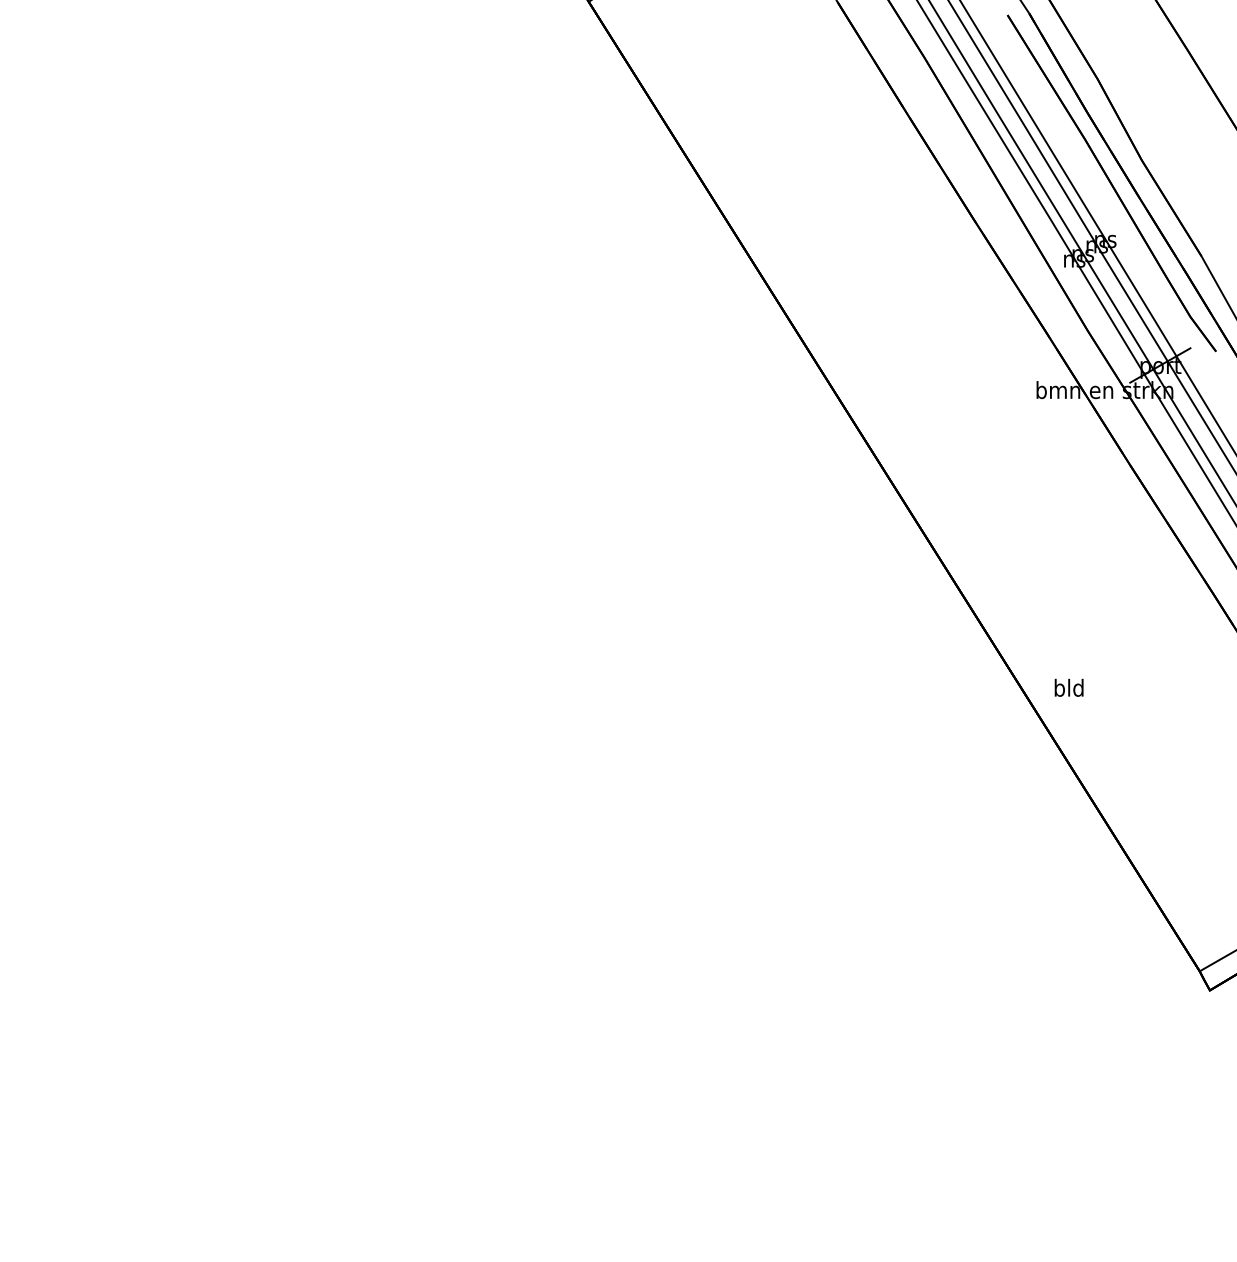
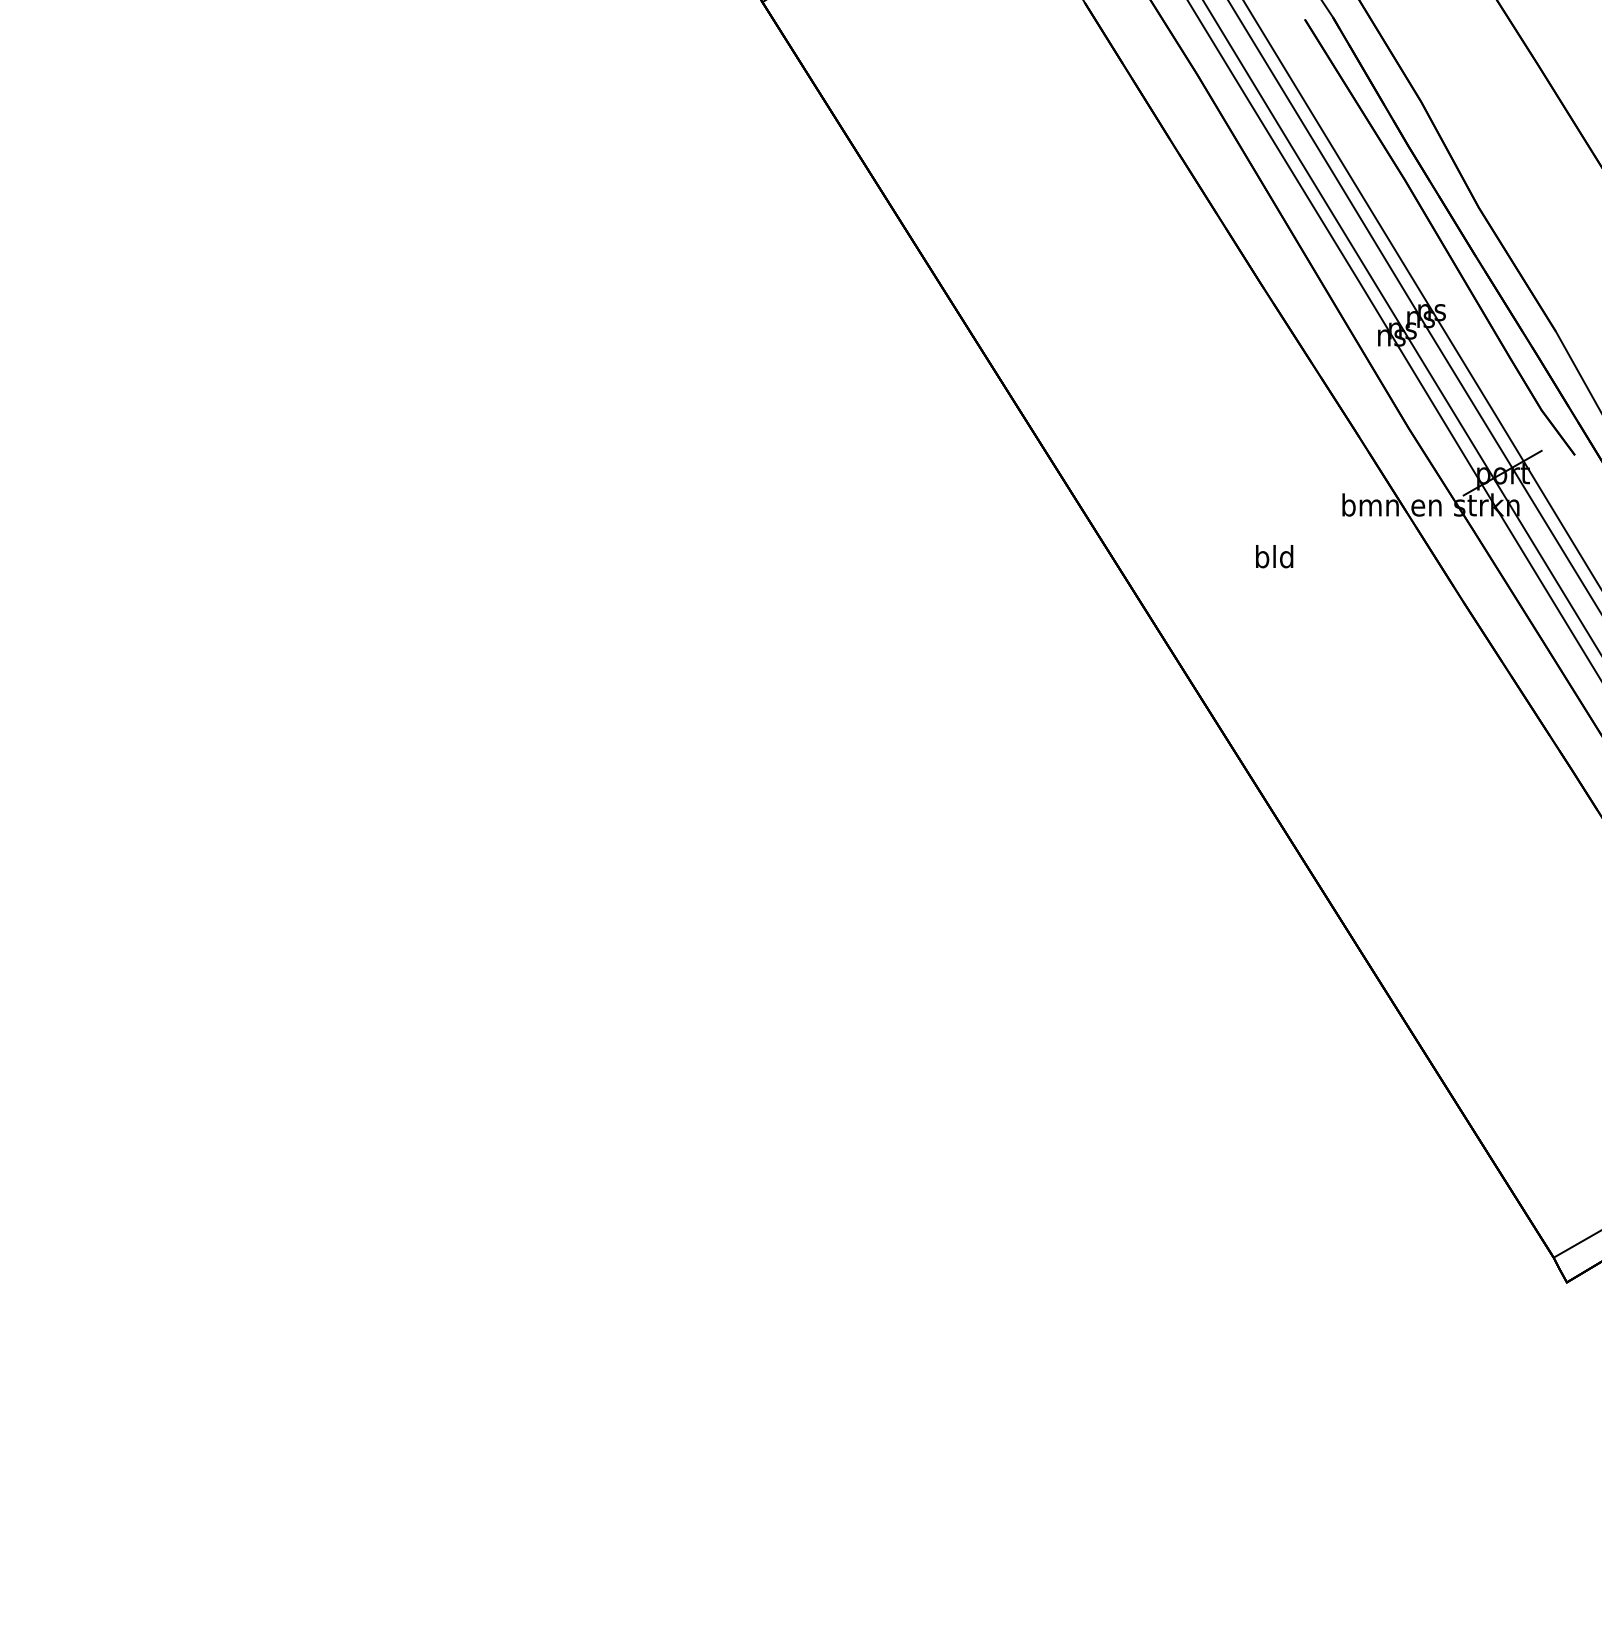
text: (1069, 687) -> (1274, 556), moved

